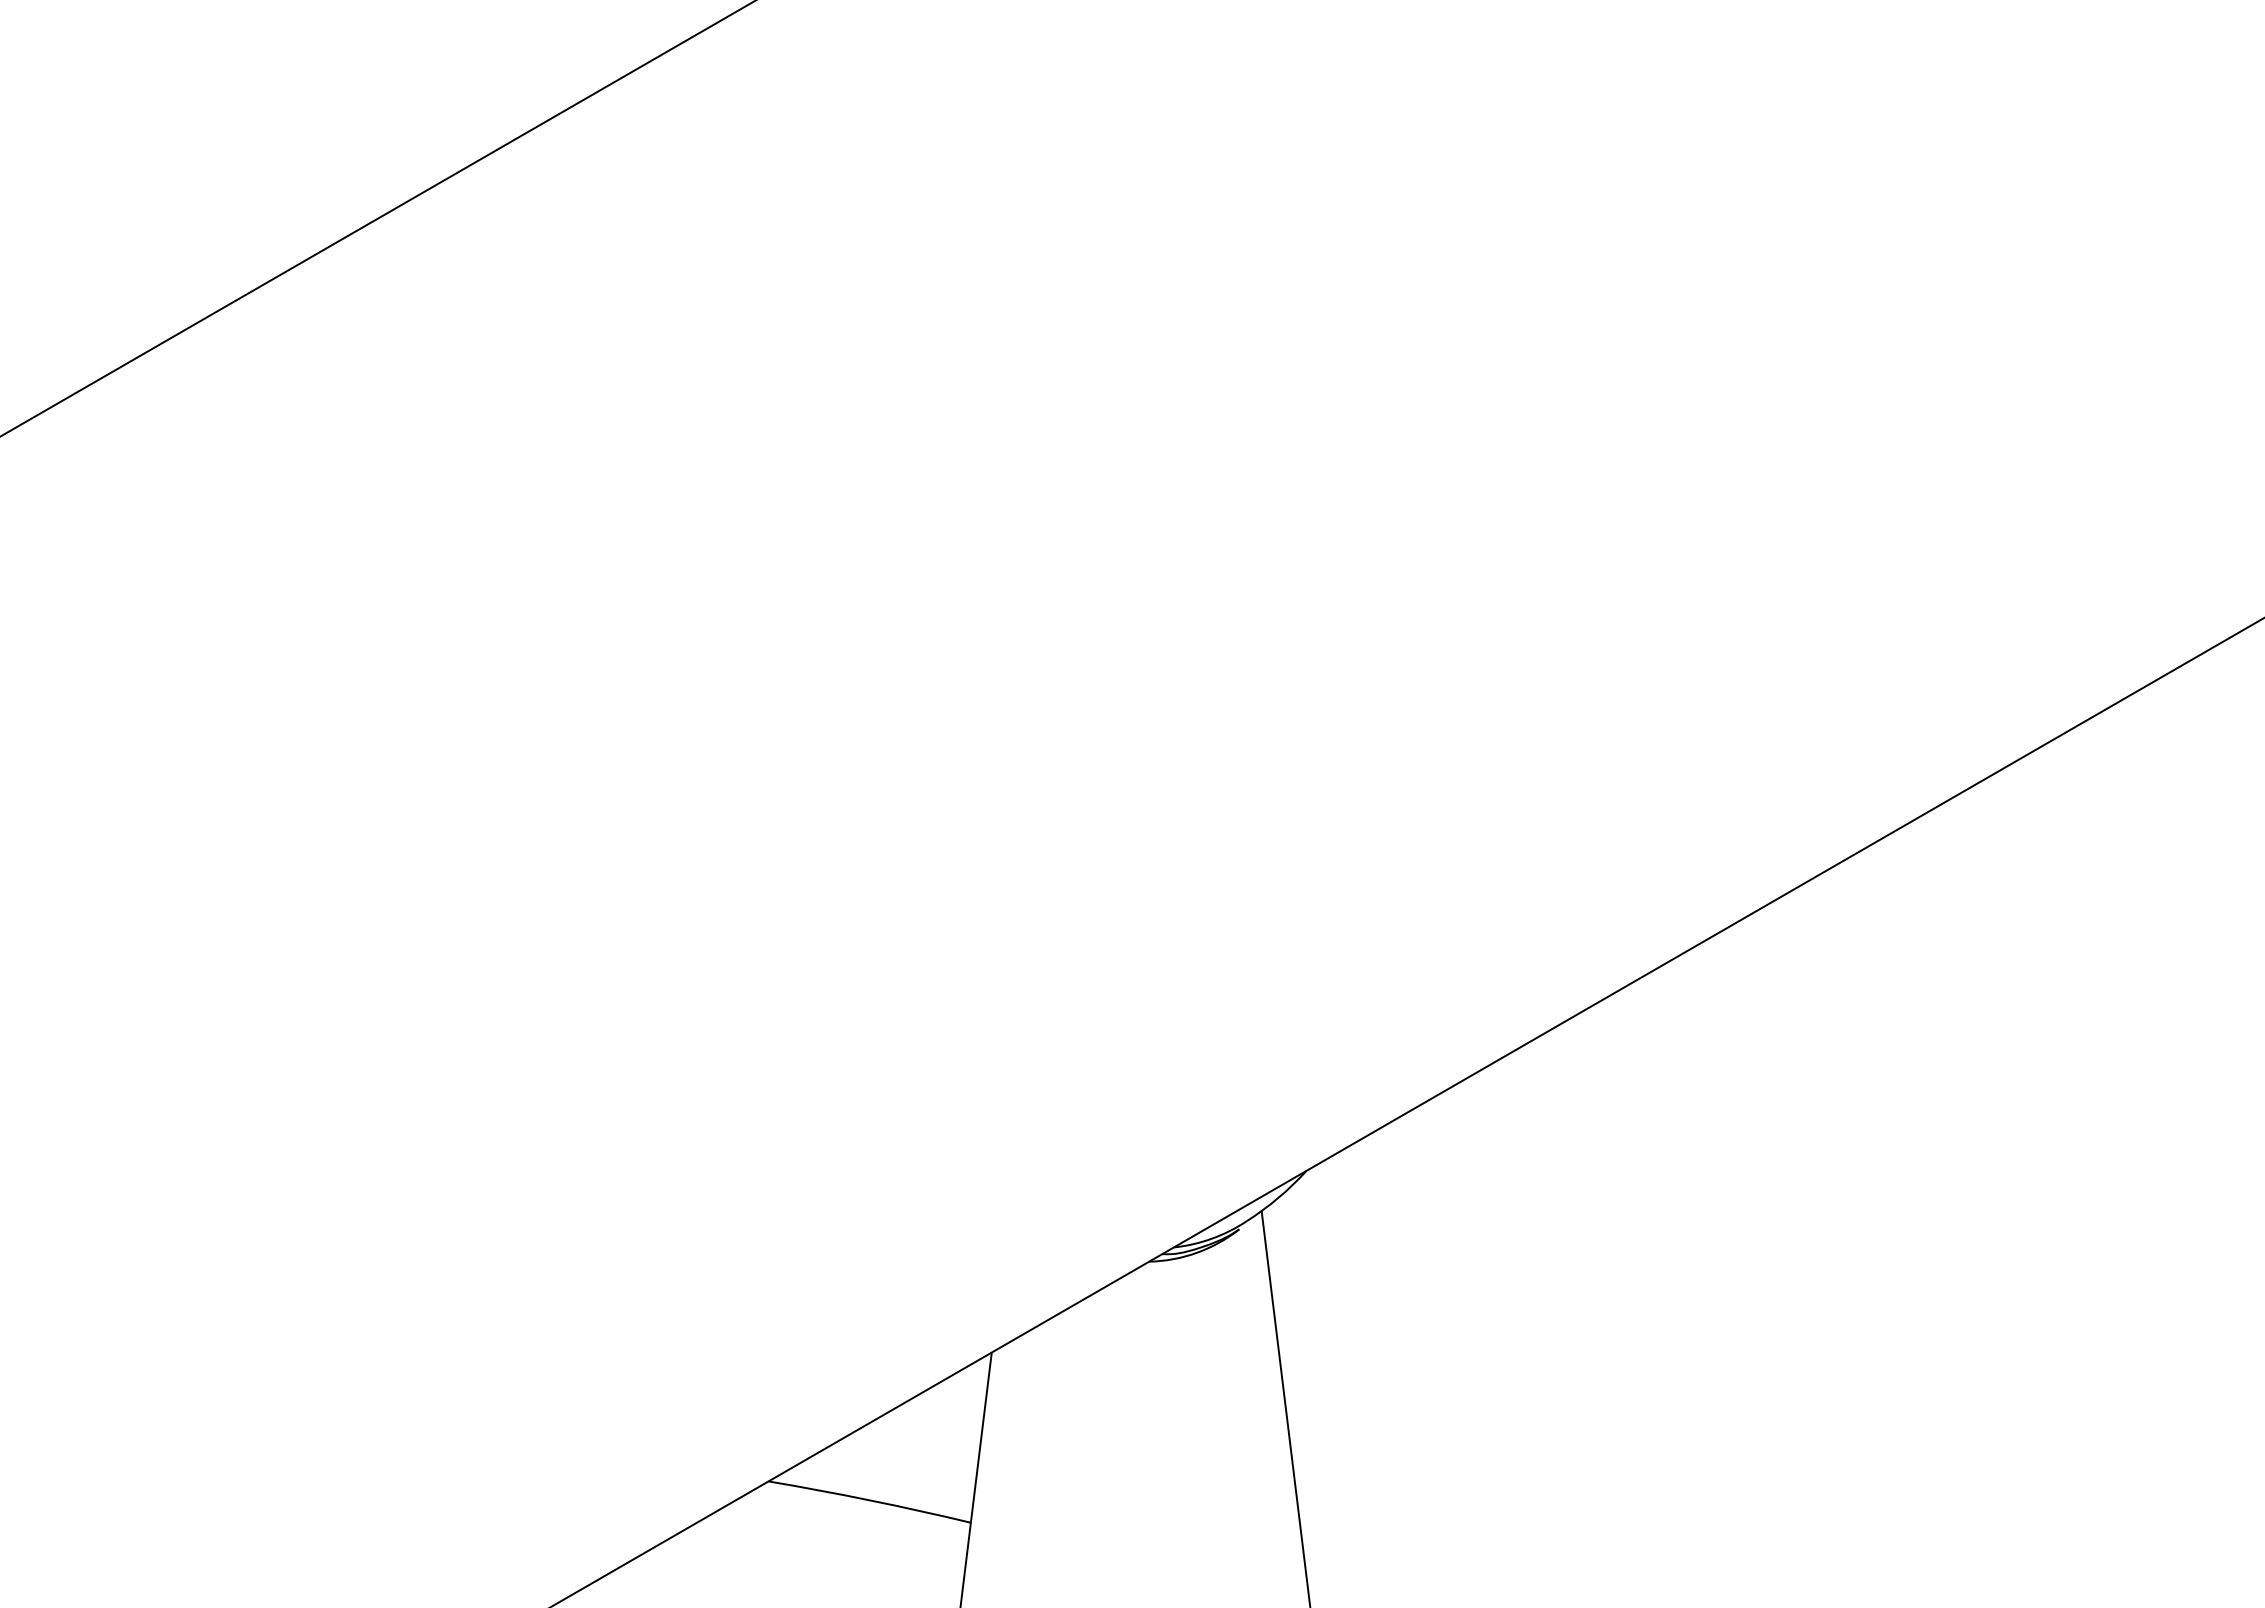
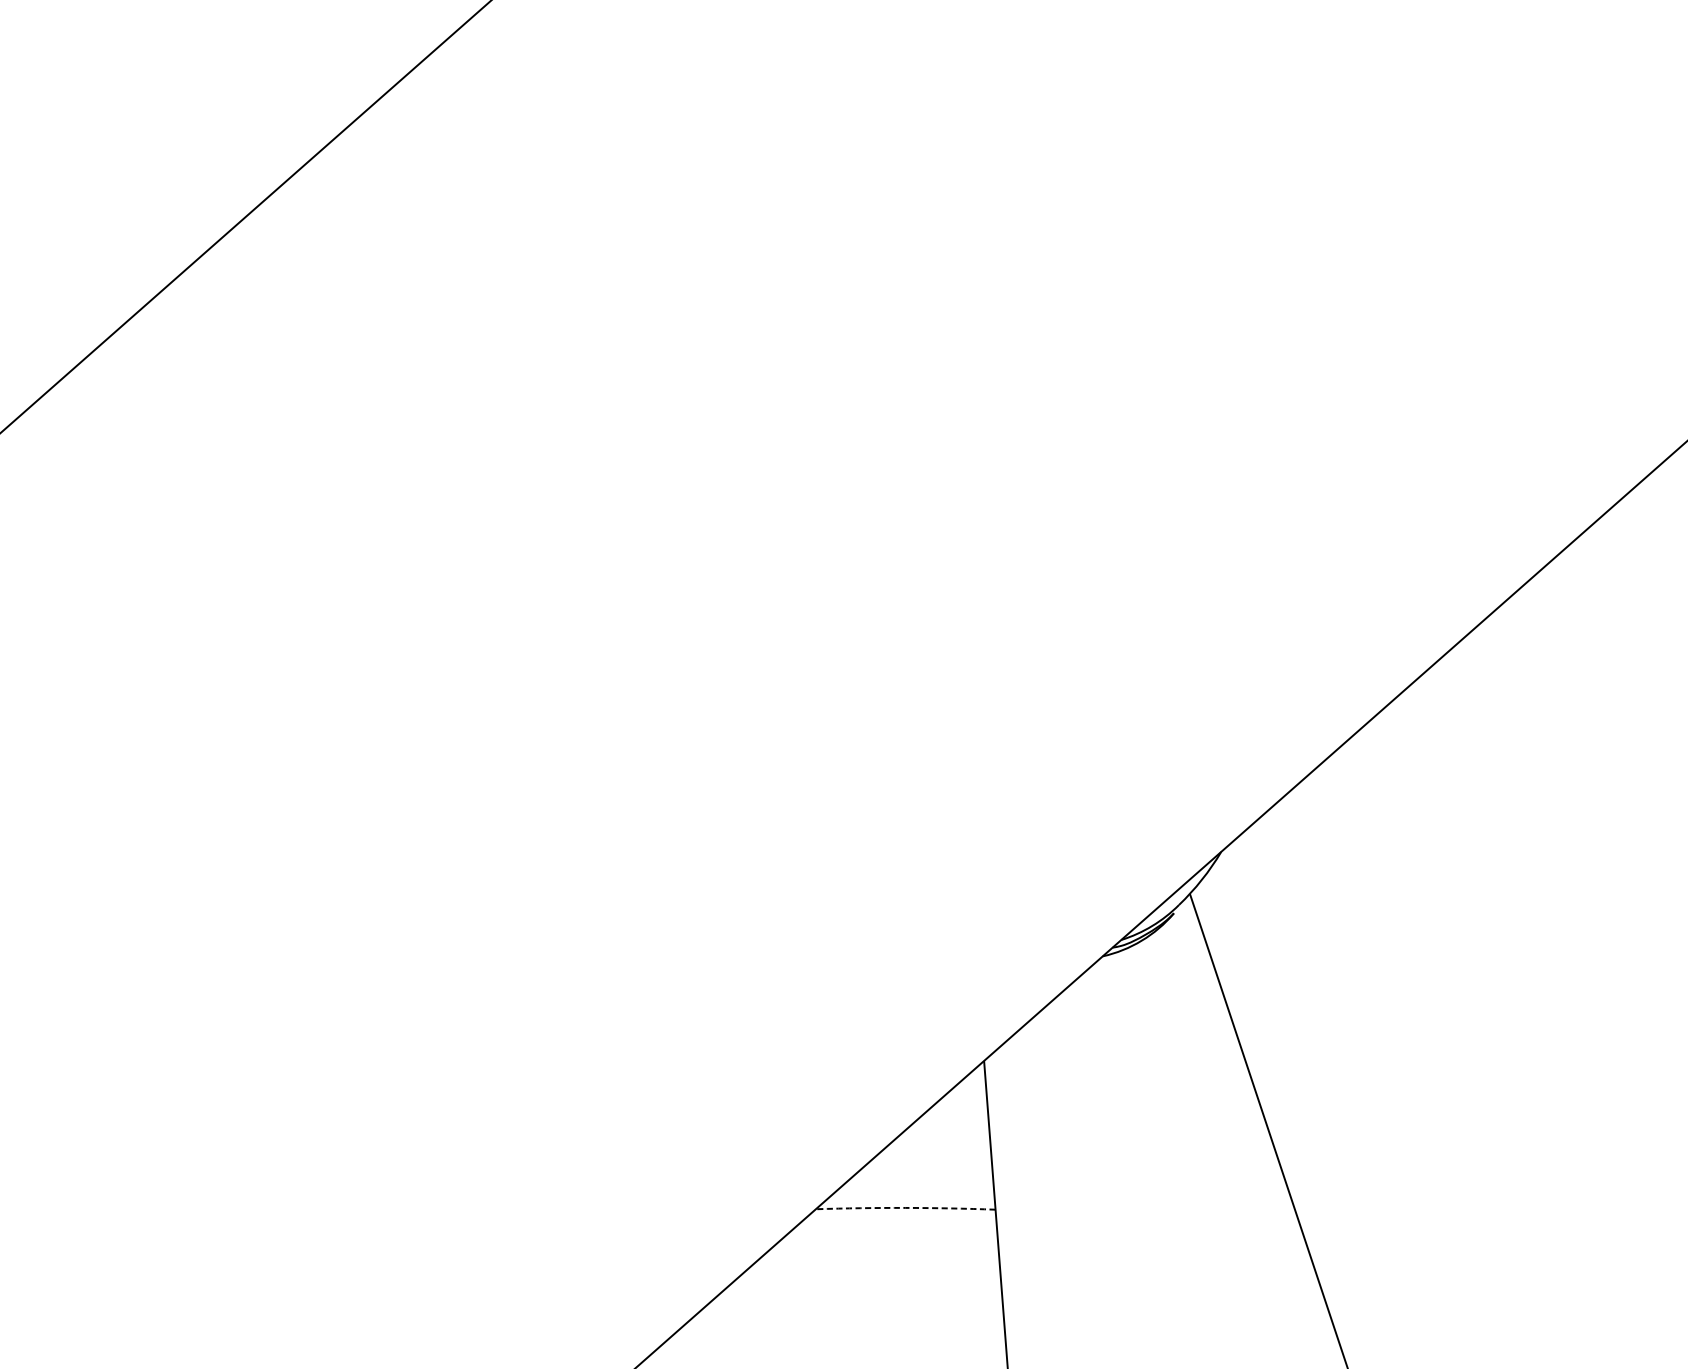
arc: (870, 1500) -> (906, 1207), solid -> dashed

